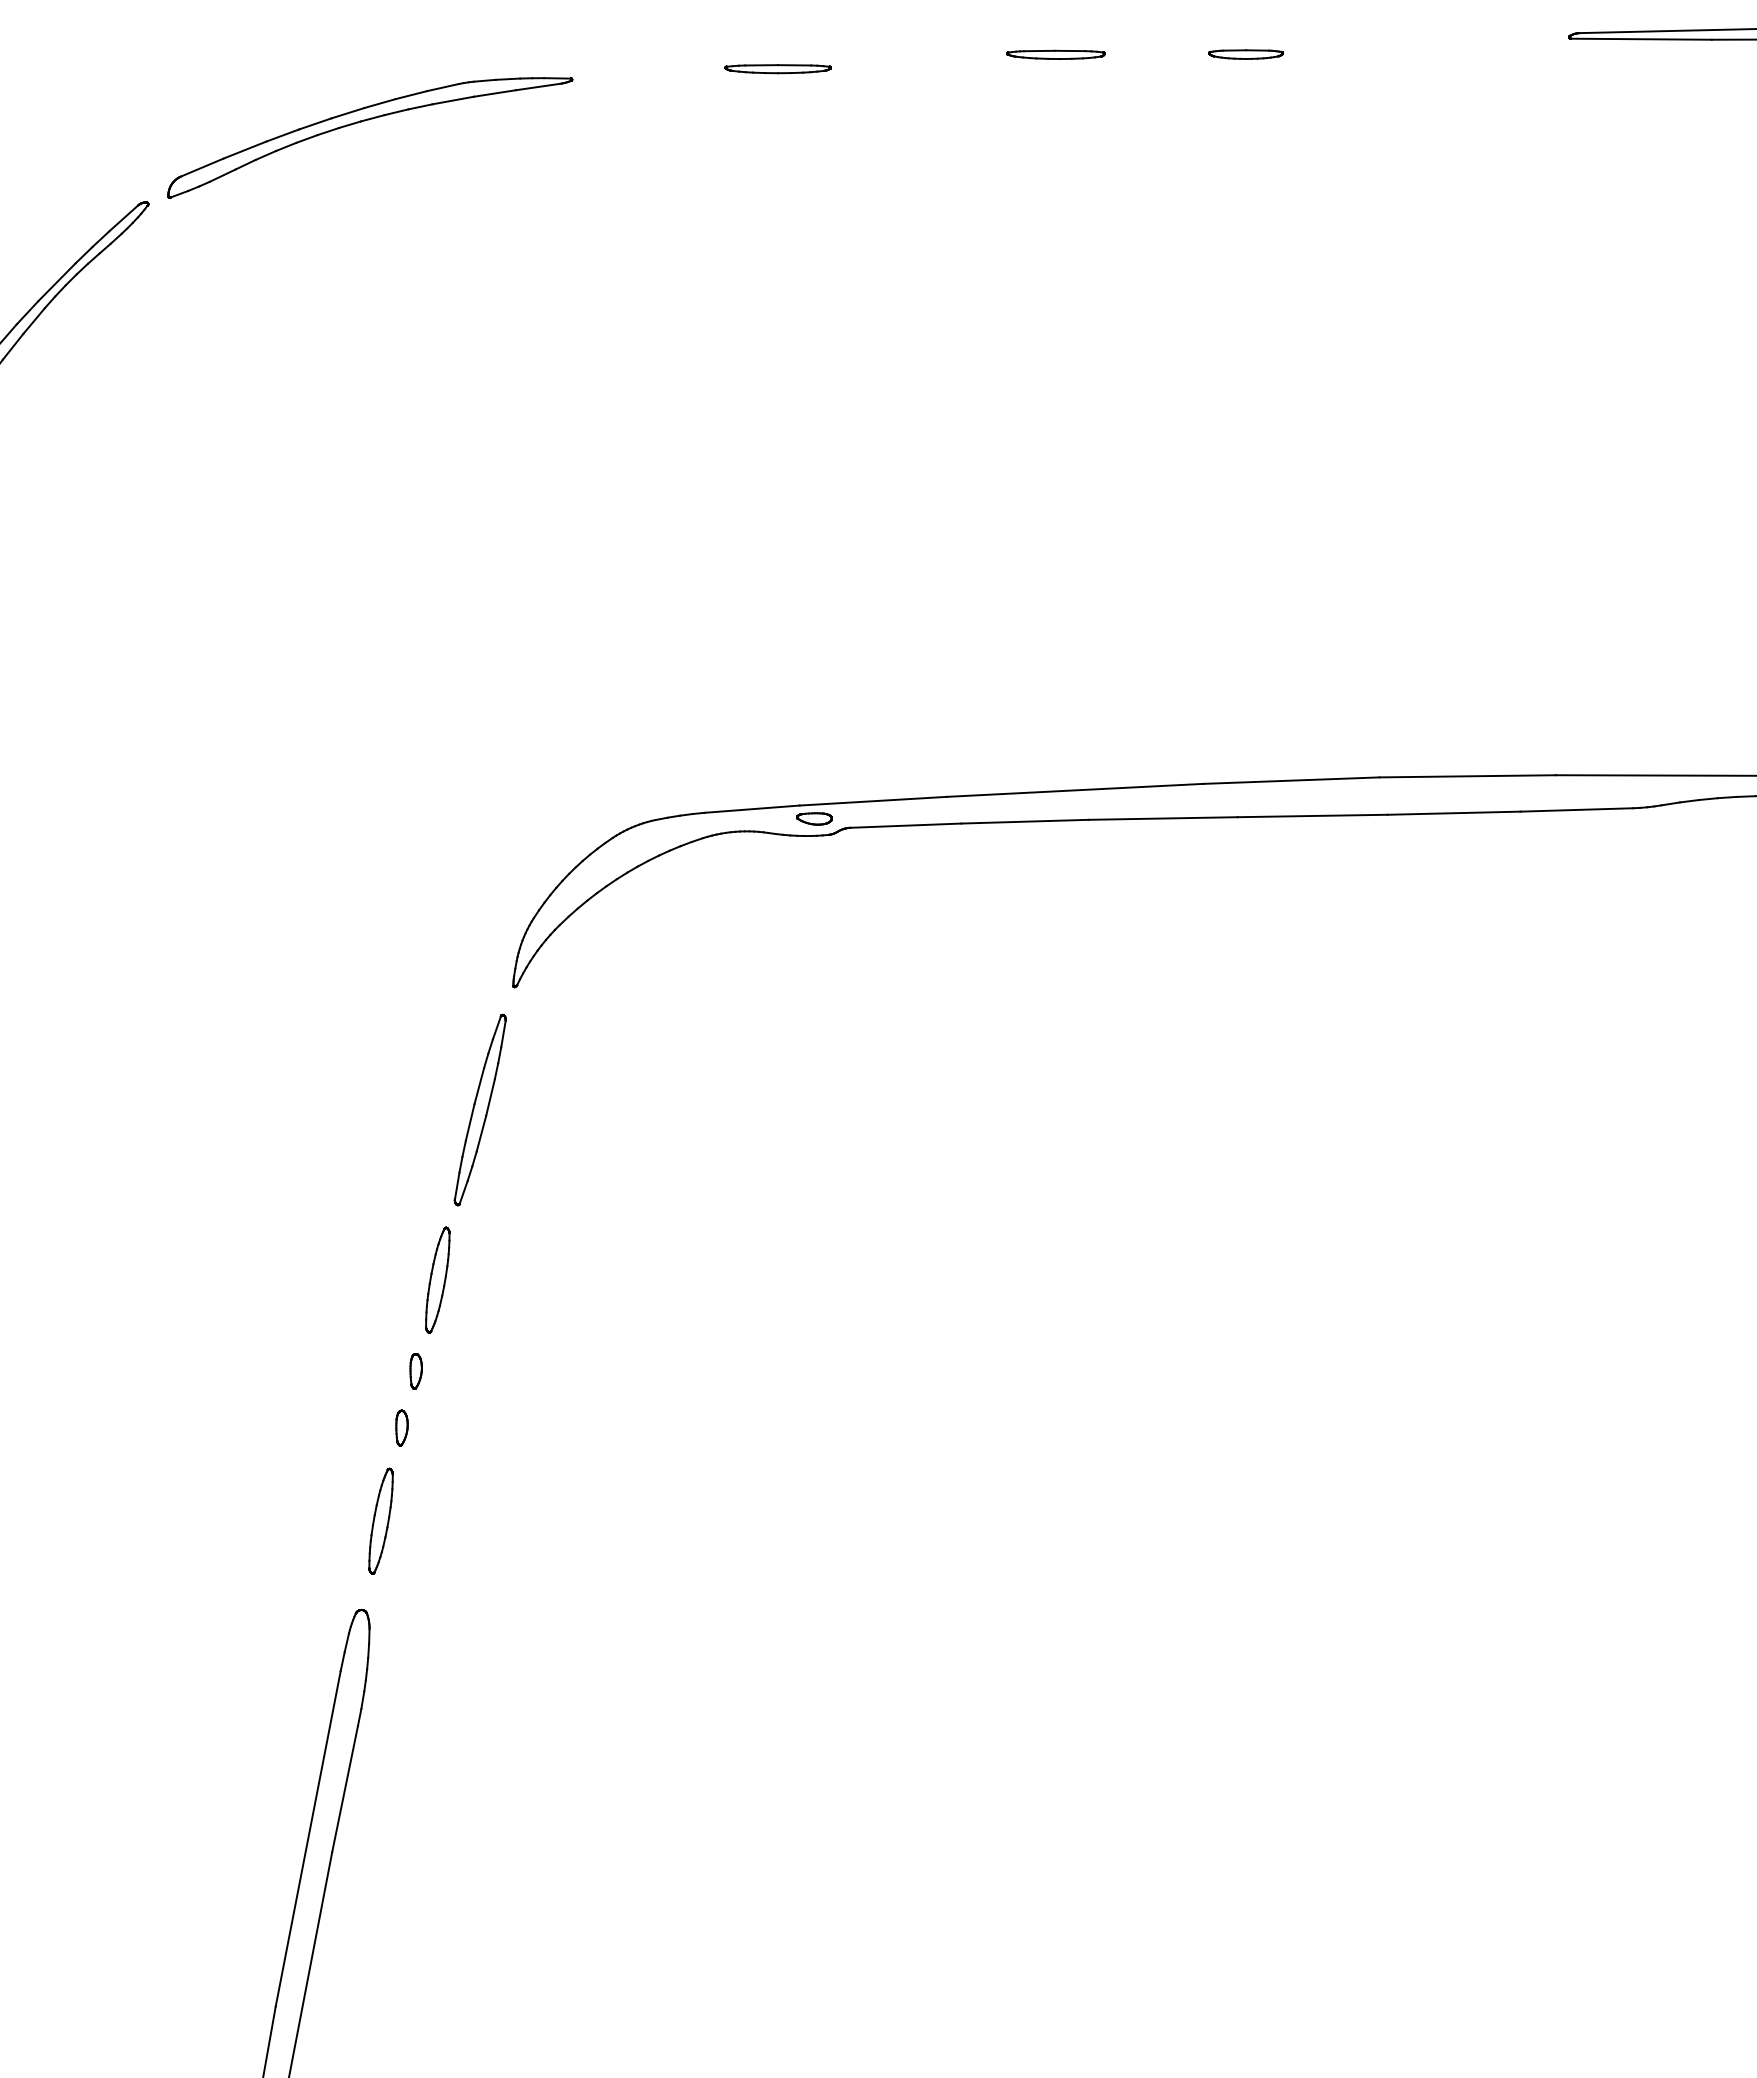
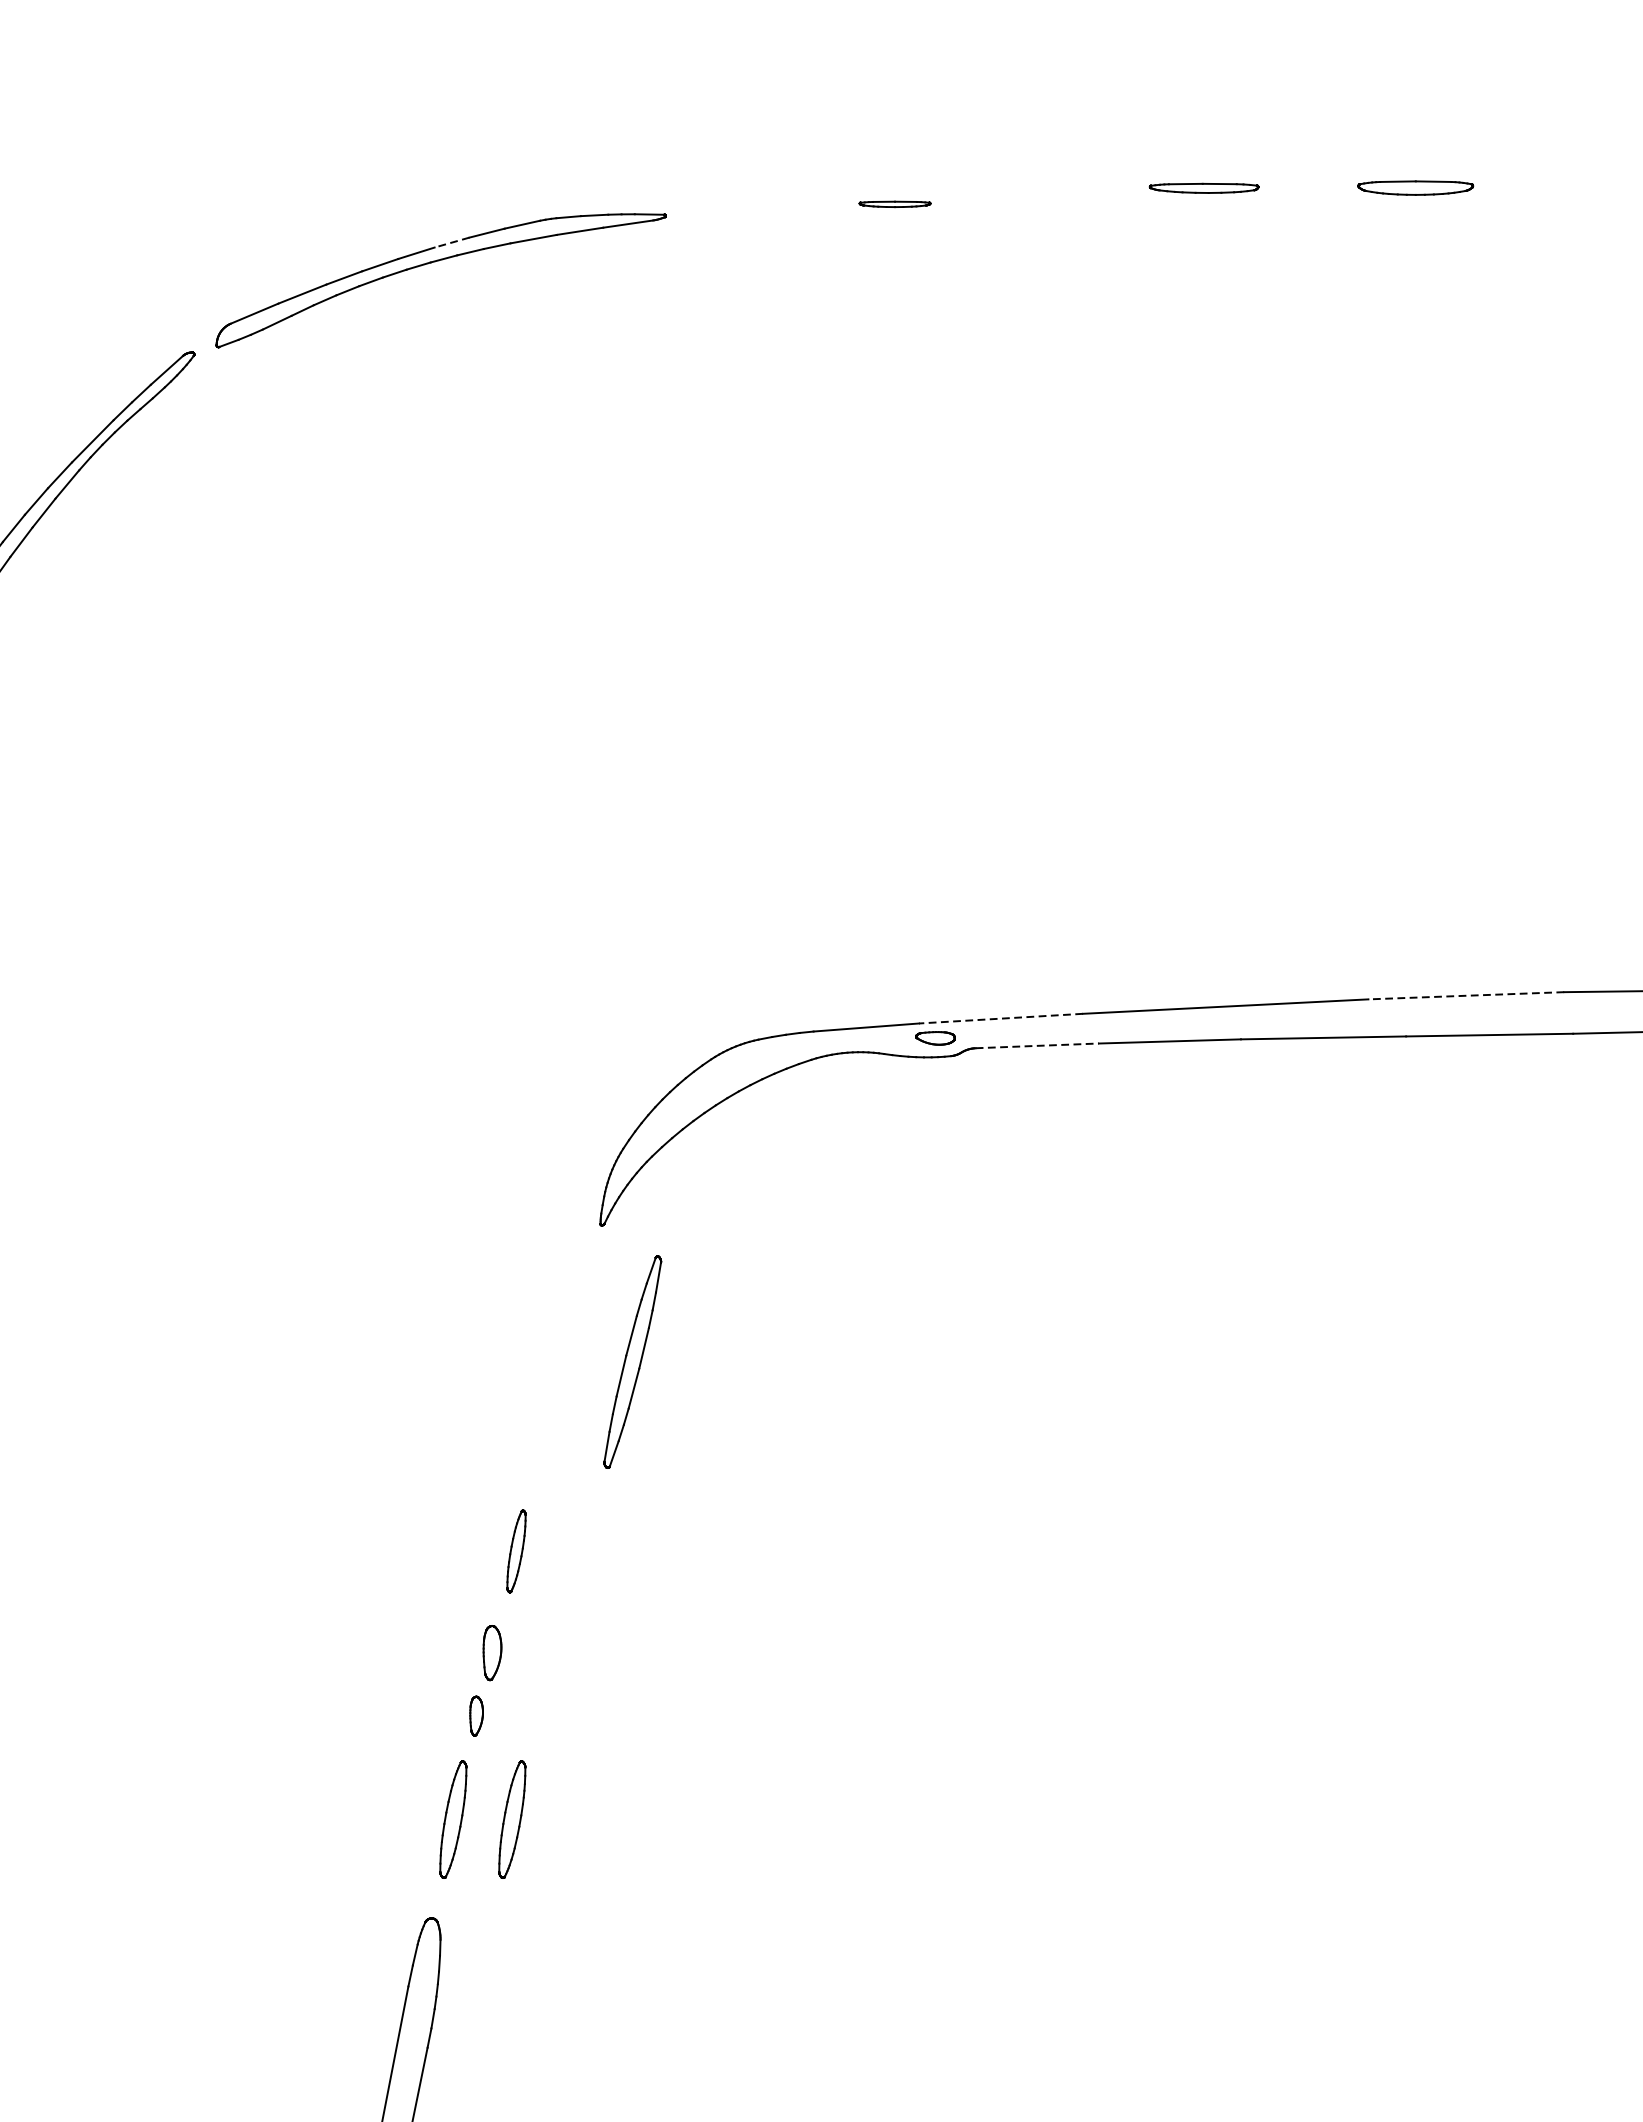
part: (1245, 54) -> (1415, 187), size x1.4
part: (777, 69) -> (894, 204), size x0.6
line: (379, 103) -> (451, 242), solid -> dashed
line: (1291, 780) -> (1466, 995), solid -> dashed
line: (873, 801) -> (1001, 1018), solid -> dashed
line: (906, 825) -> (1037, 1045), solid -> dashed
part: (479, 1109) -> (631, 1361), moved
part: (437, 1279) -> (516, 1550), size x0.7
part: (415, 1371) -> (491, 1653), size x1.4
part: (433, 1520) -> (511, 1818), added

